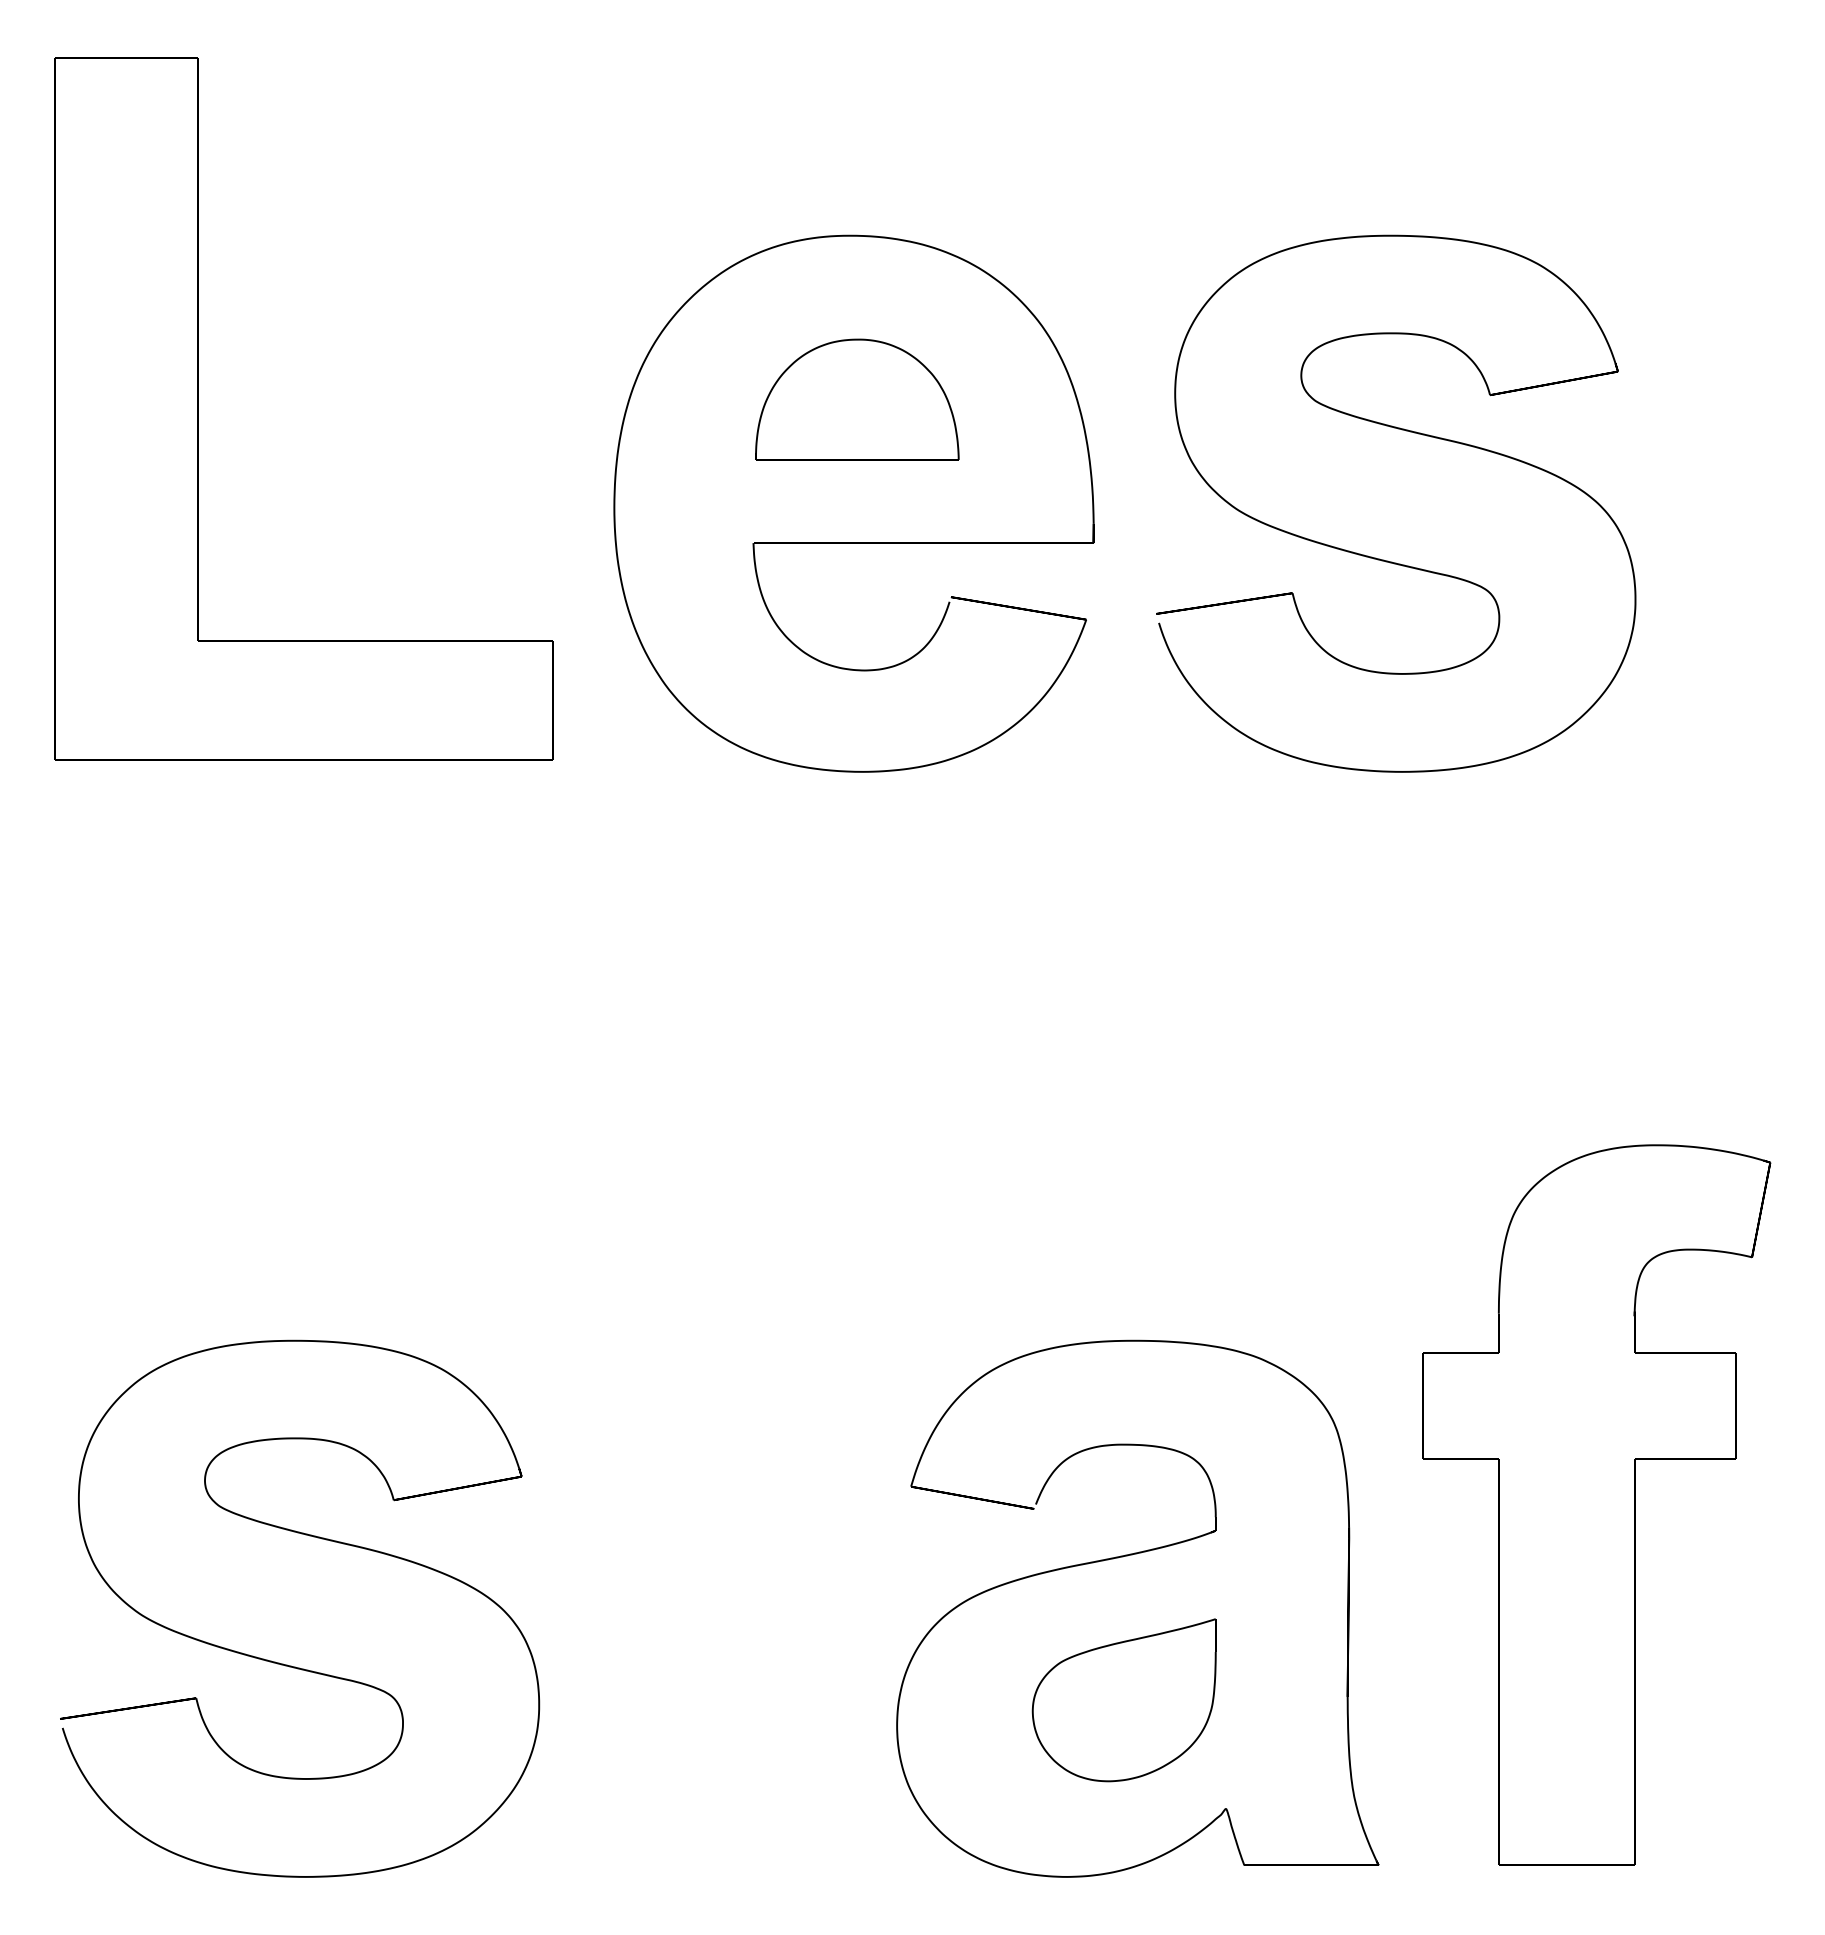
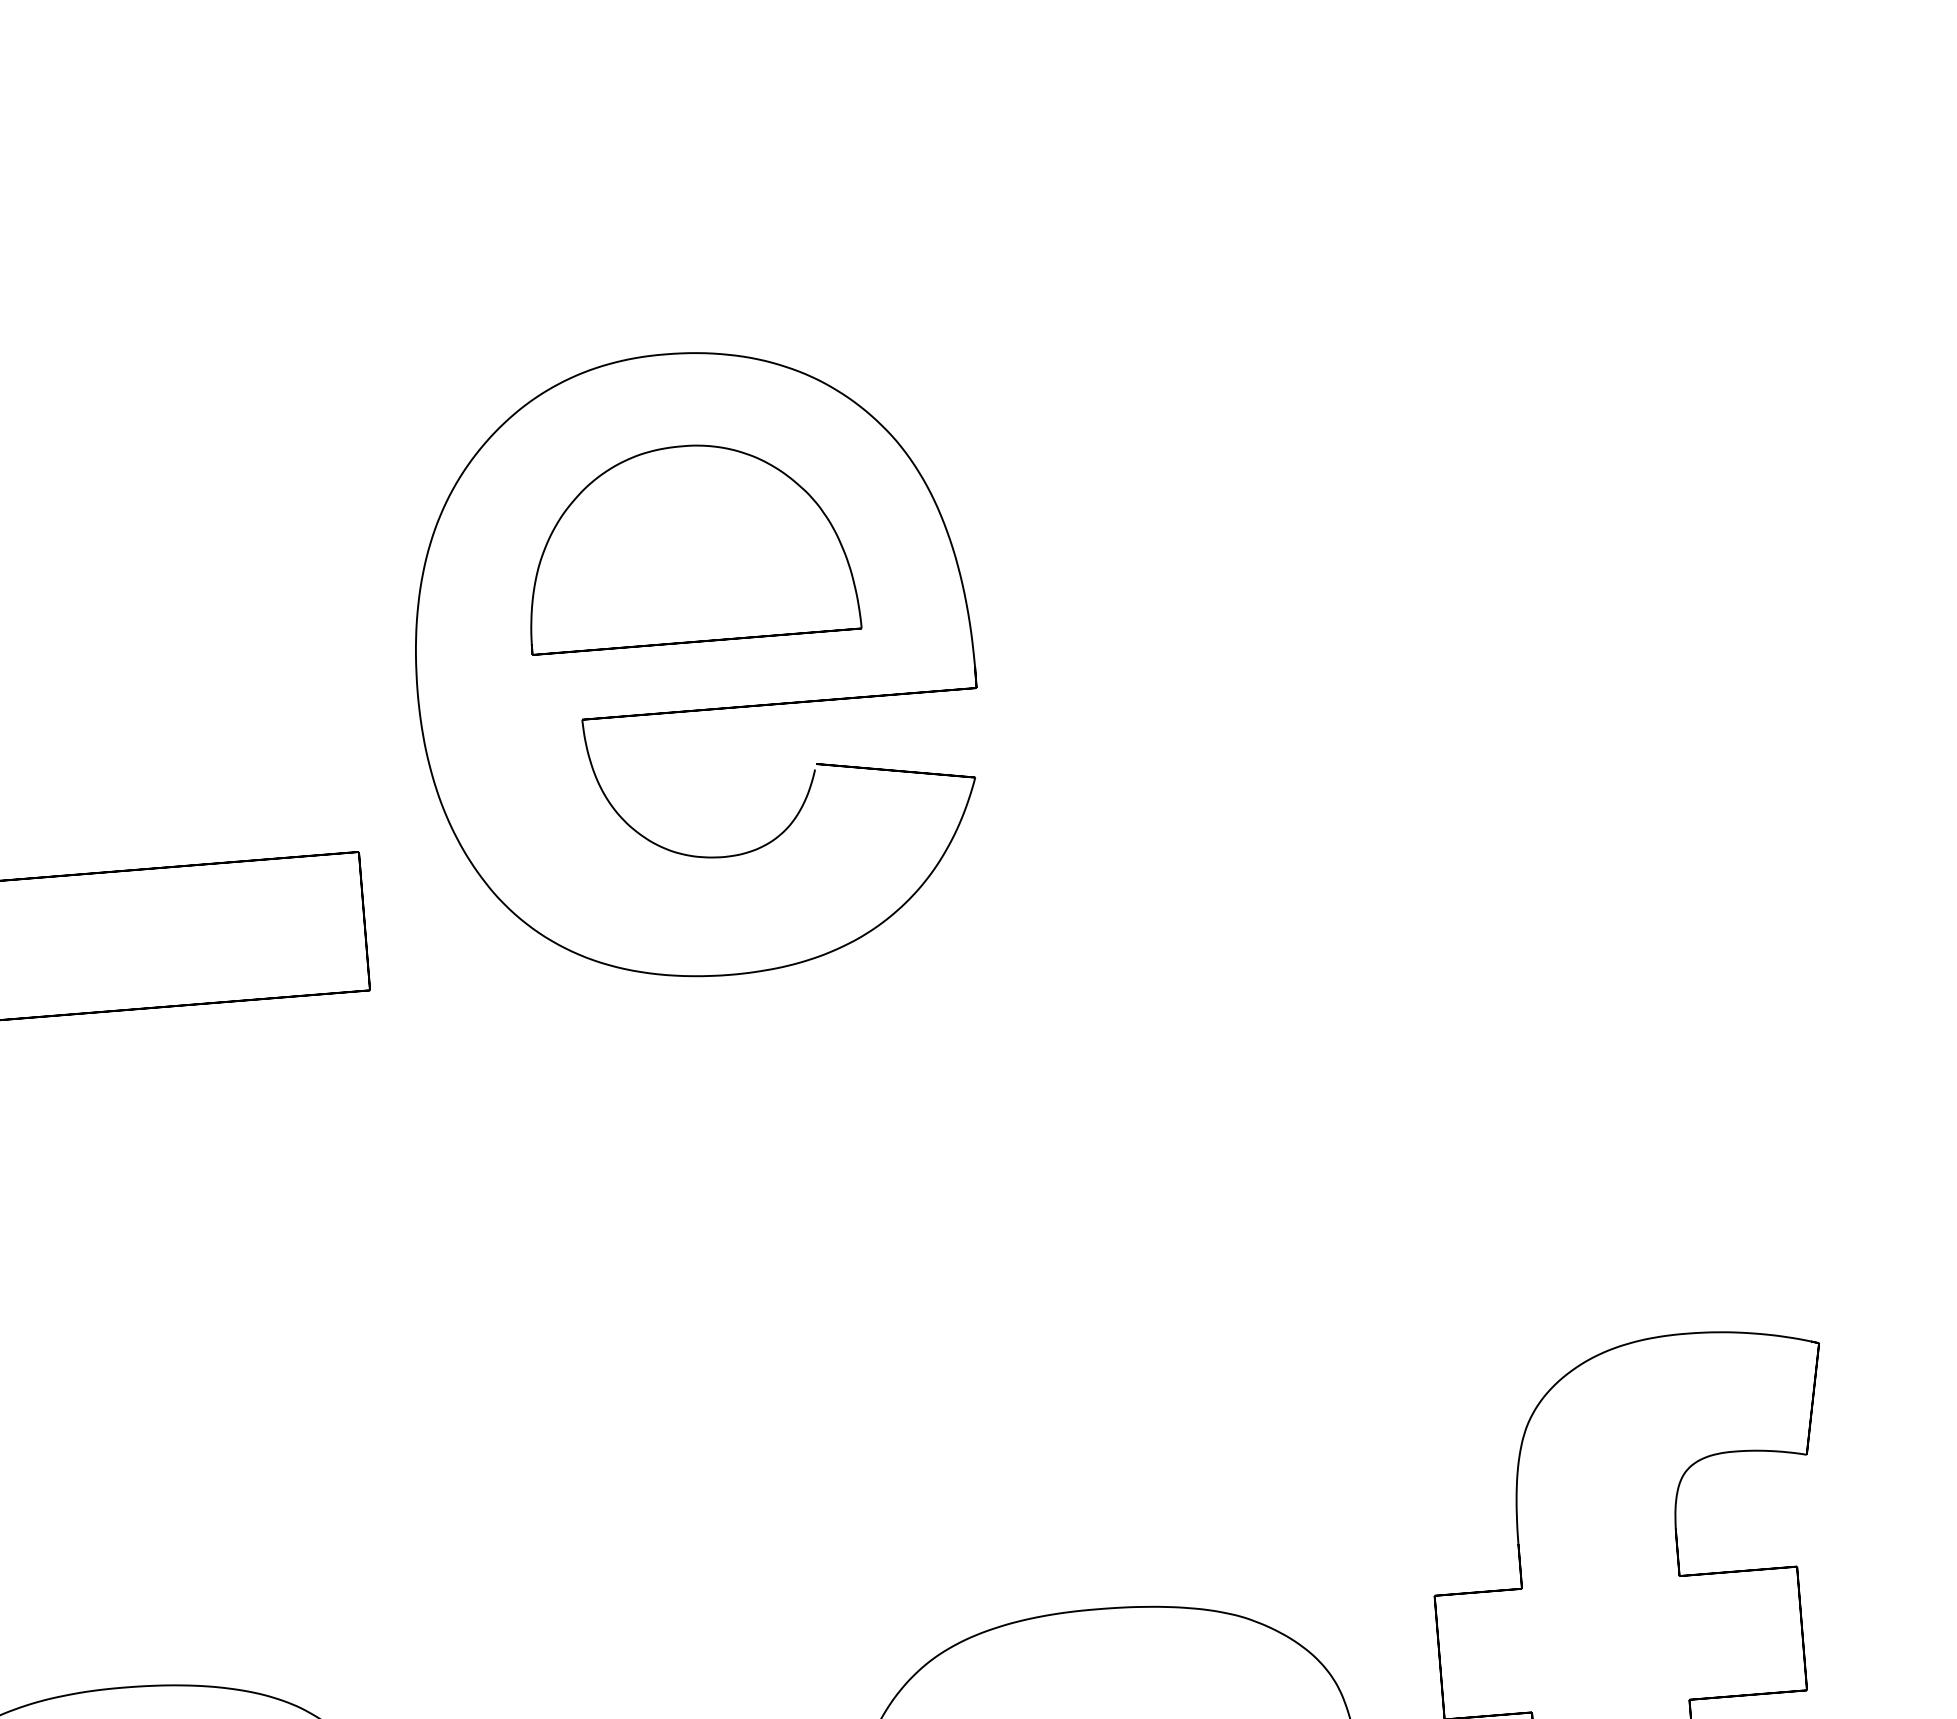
part: (857, 399) -> (689, 543), size x1.4
part: (1383, 559) -> (1314, 680), removed

